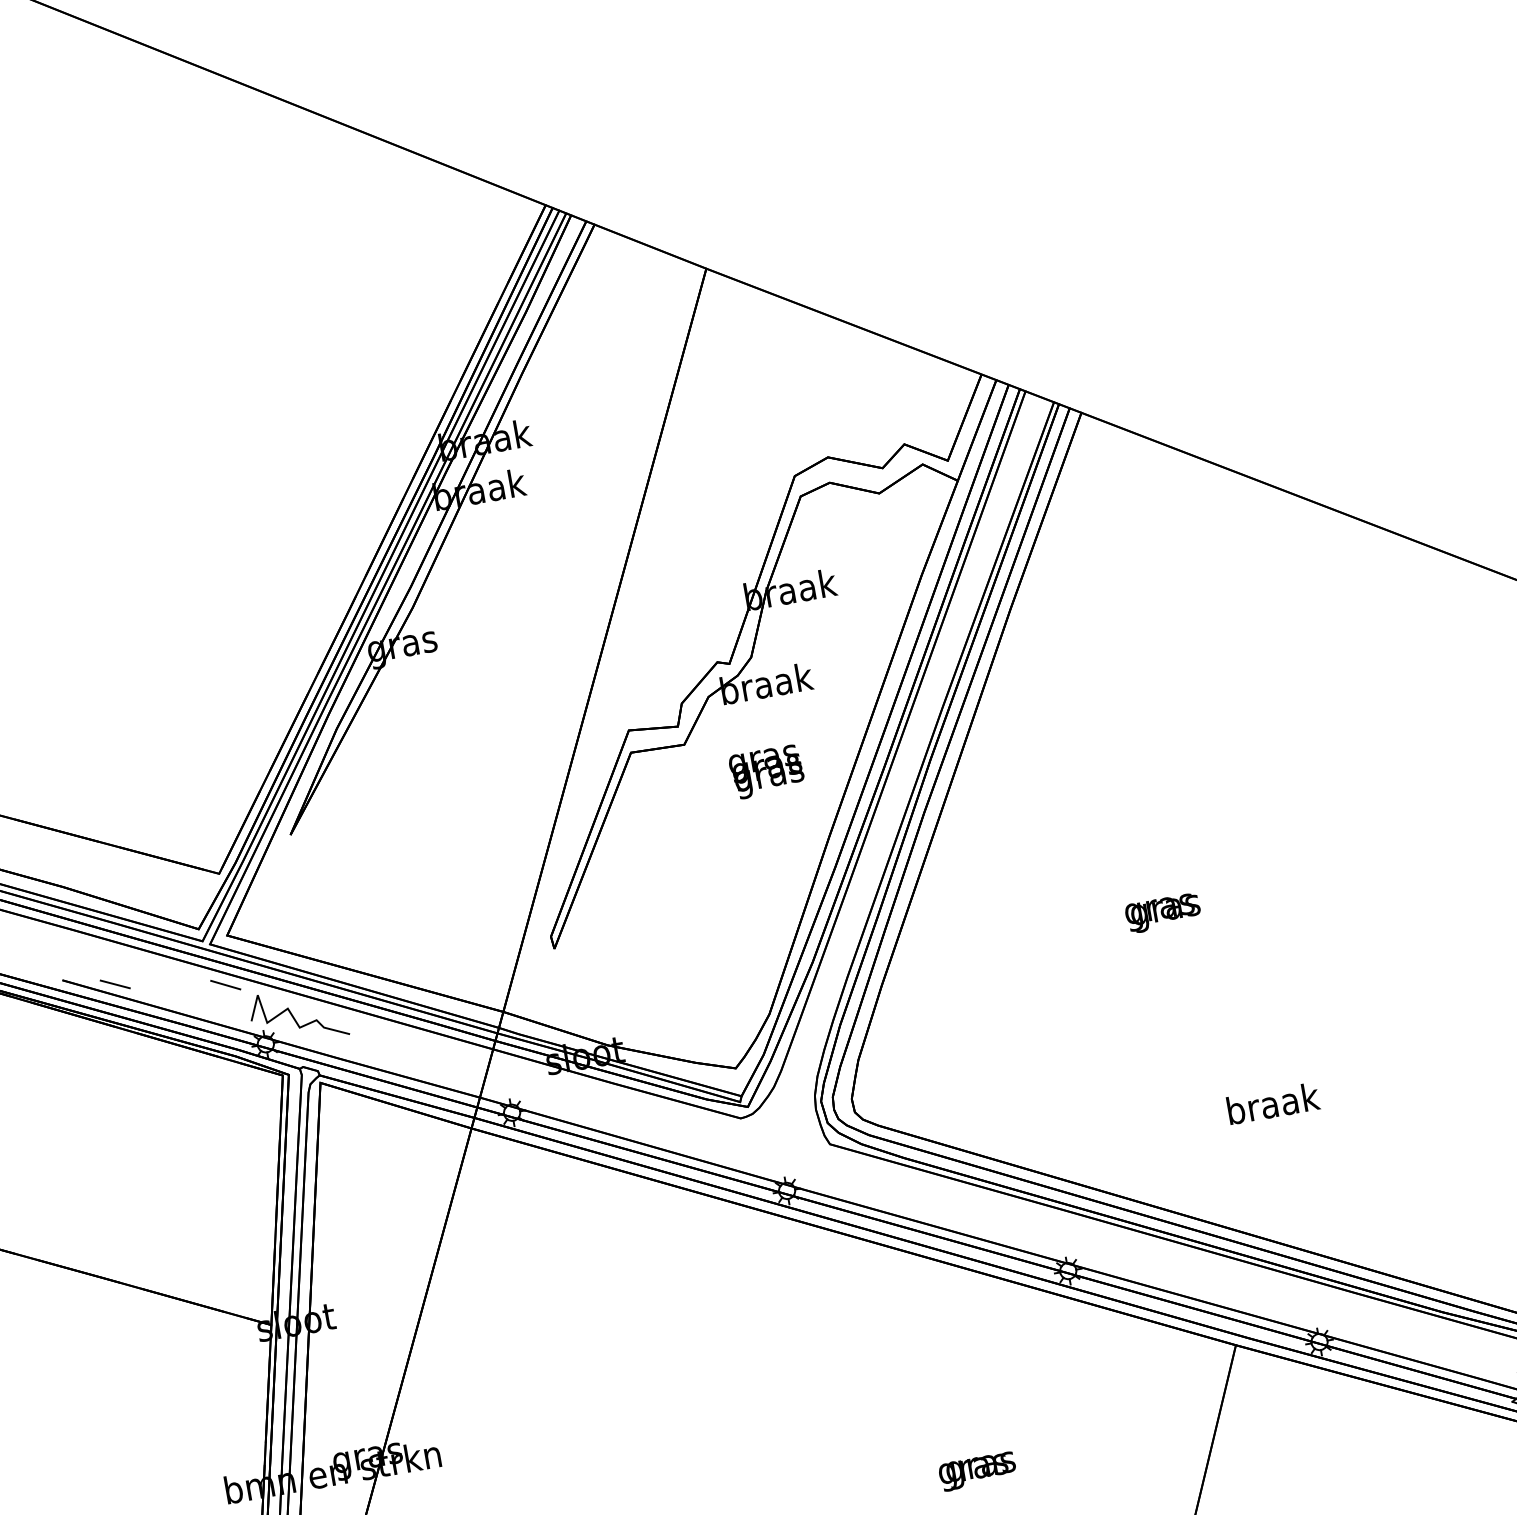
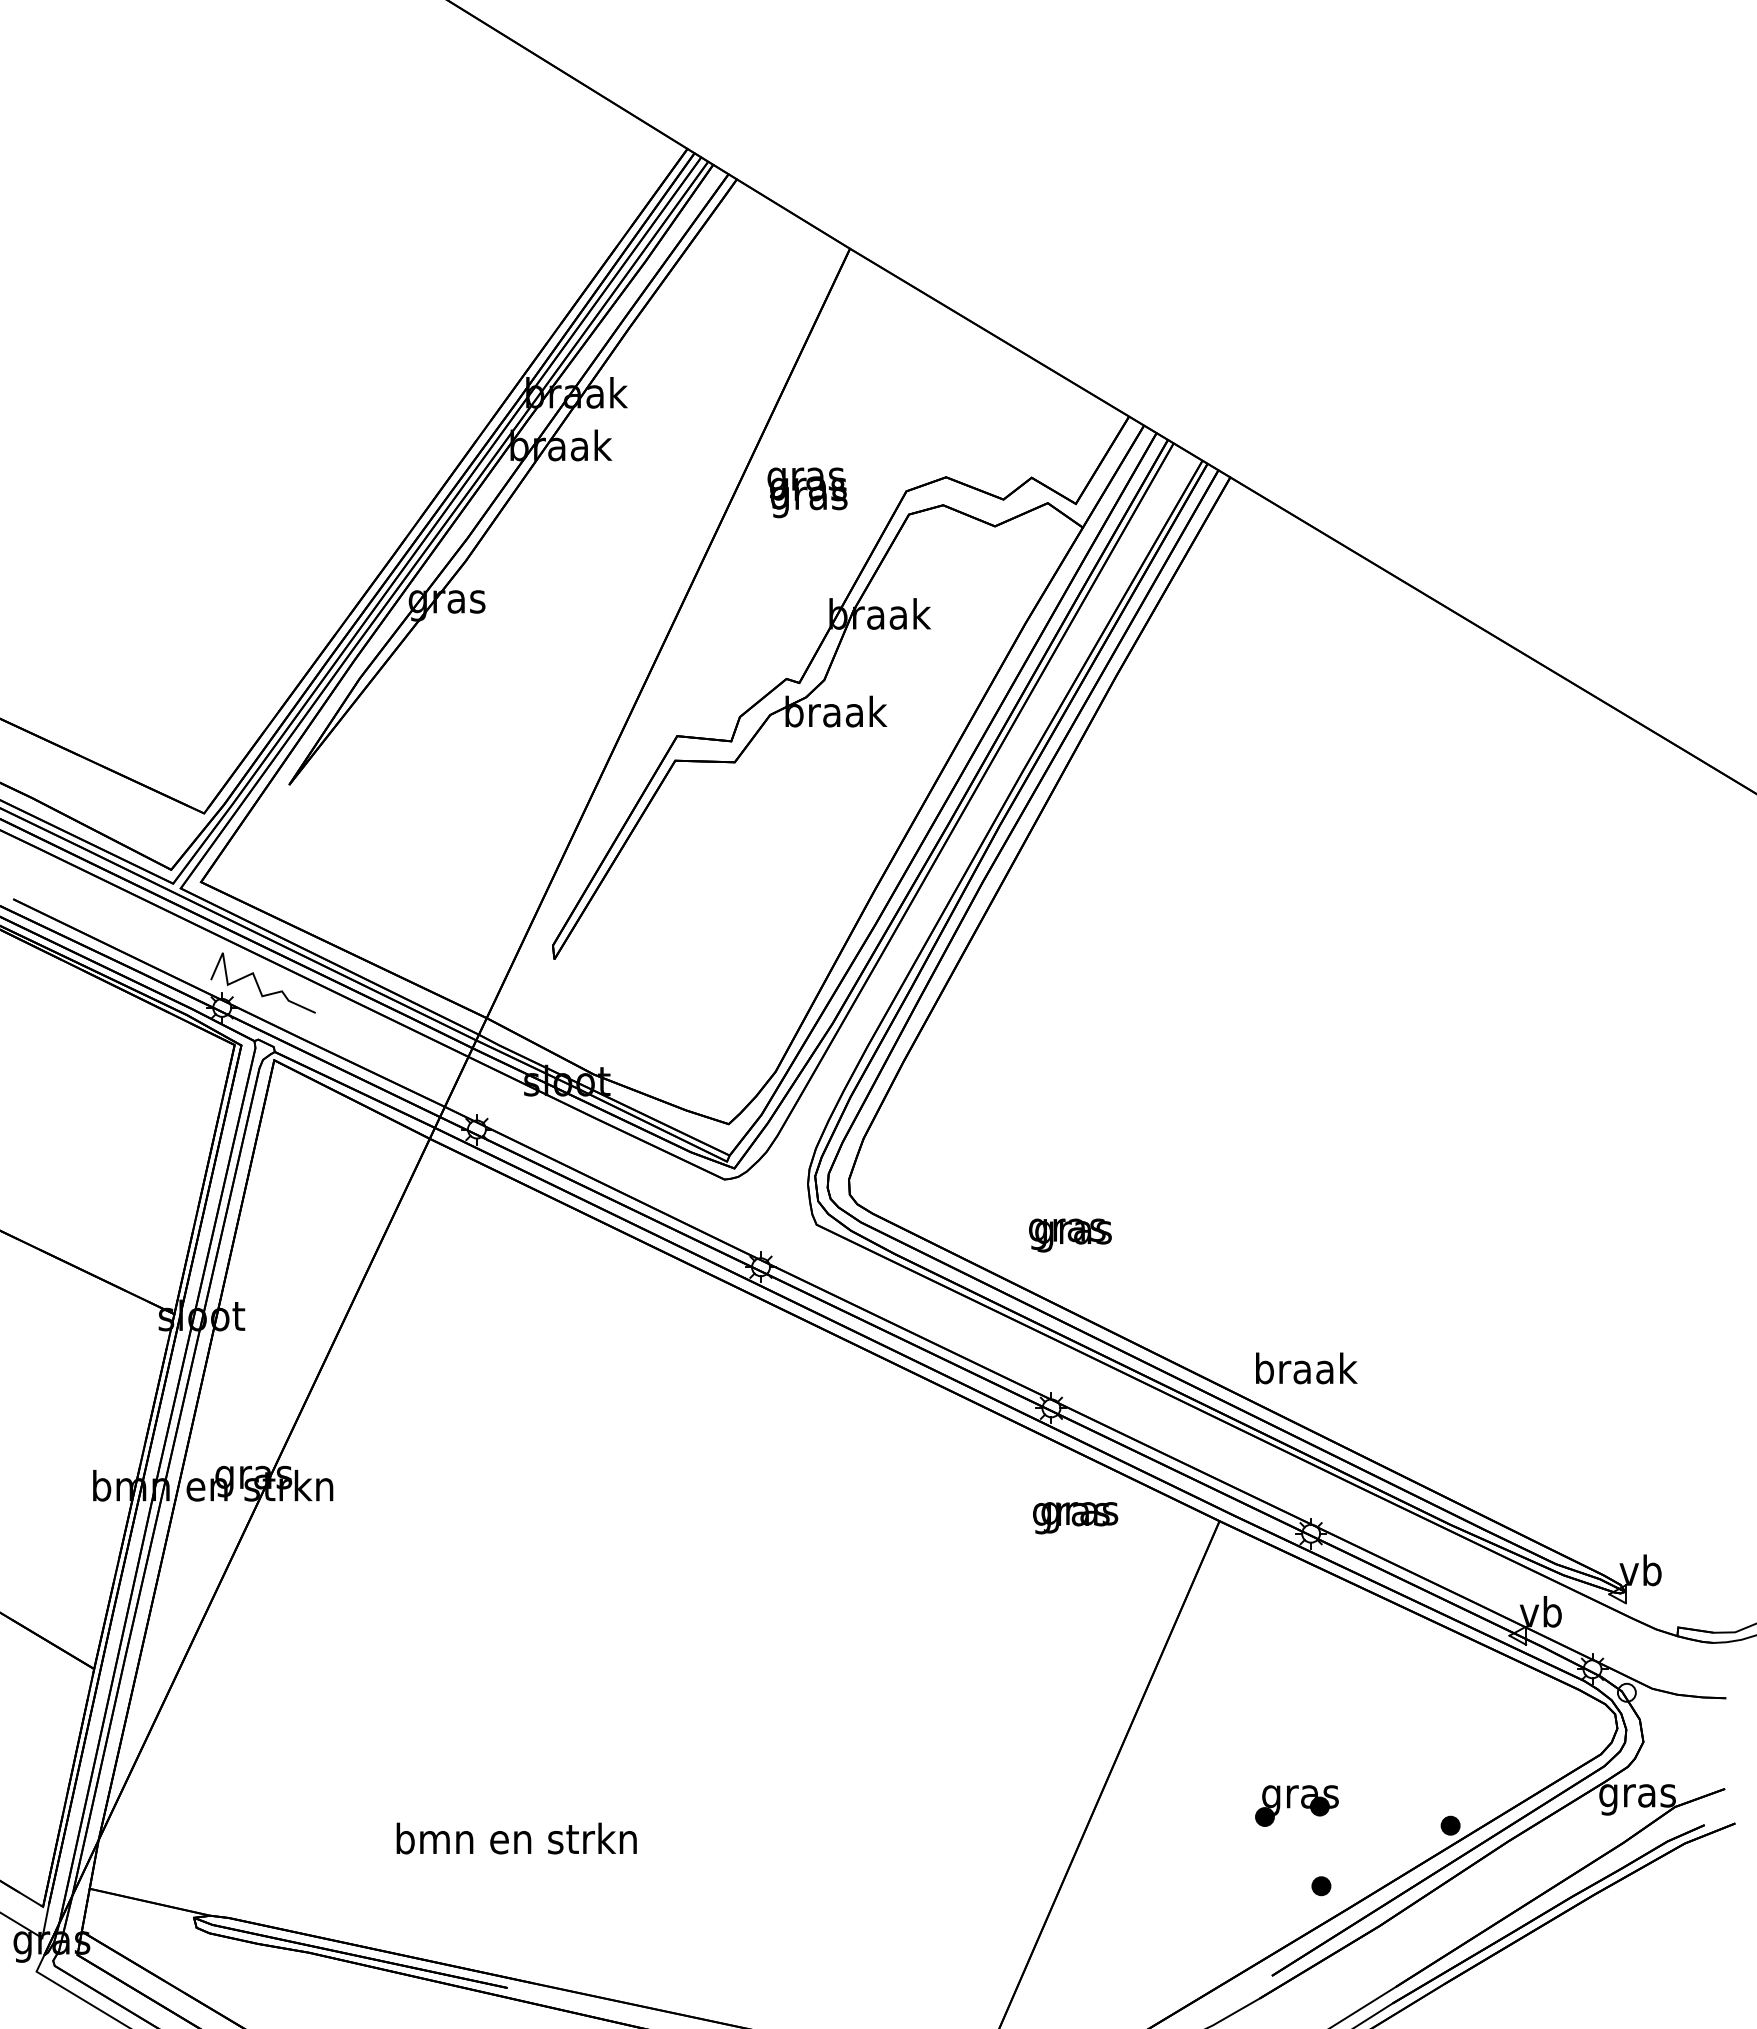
text: (766, 771) -> (807, 492), moved
text: (1163, 913) -> (1070, 1235), moved
line: (114, 984) -> (69, 913), removed
line: (225, 984) -> (189, 935), removed
text: (1273, 1103) -> (1306, 1368), moved
text: (977, 1471) -> (1075, 1518), moved

